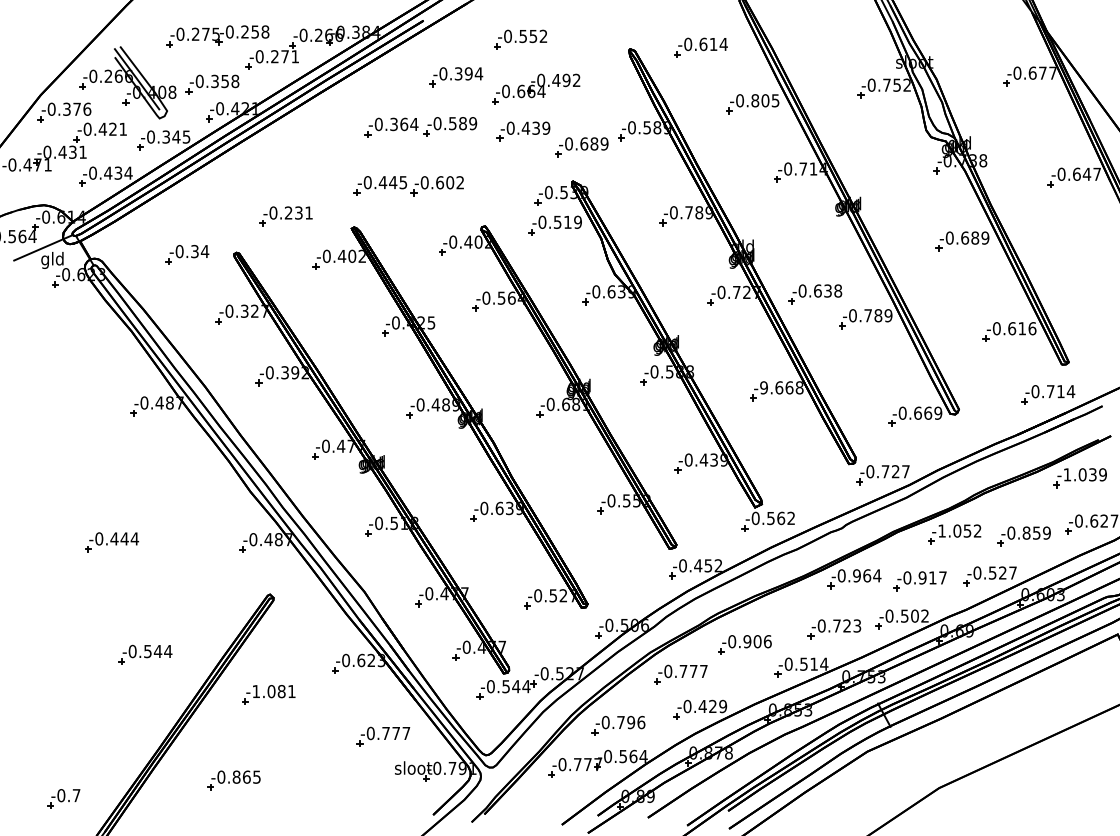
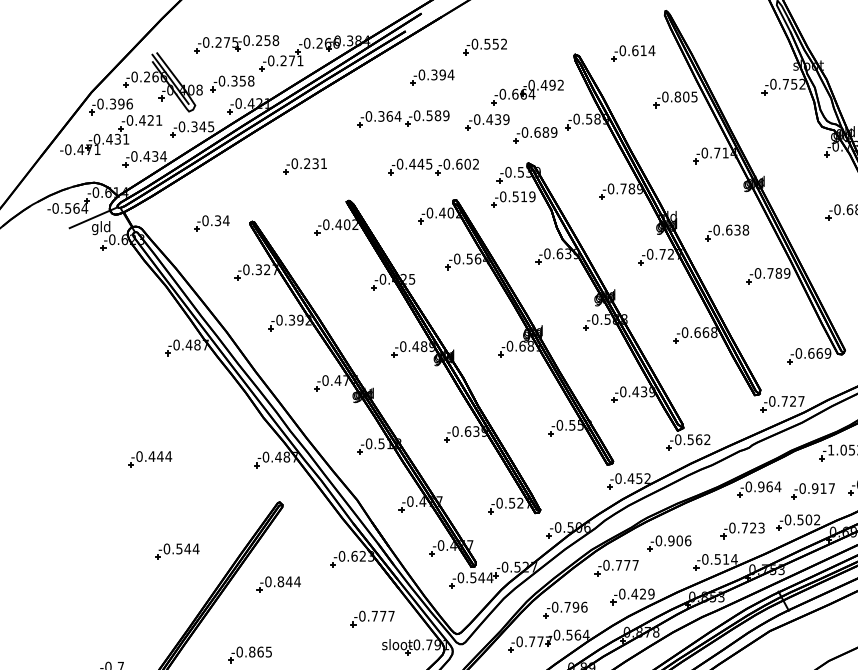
part: (536, 88) -> (527, 91), moved
text: (77, 108) -> (121, 103), -0.376 -> -0.396
part: (408, 186) -> (433, 167), moved
part: (285, 216) -> (304, 166), moved
part: (815, 294) -> (727, 233), moved
text: (763, 387) -> (684, 332), -9.668 -> -0.668
text: (274, 691) -> (283, 581), -1.081 -> -0.844

